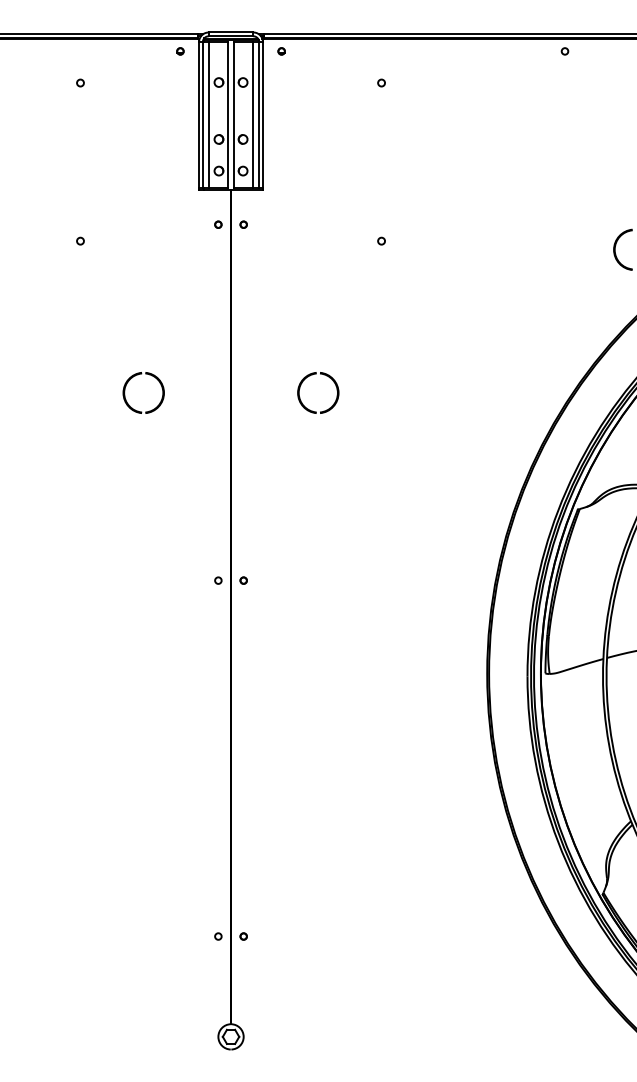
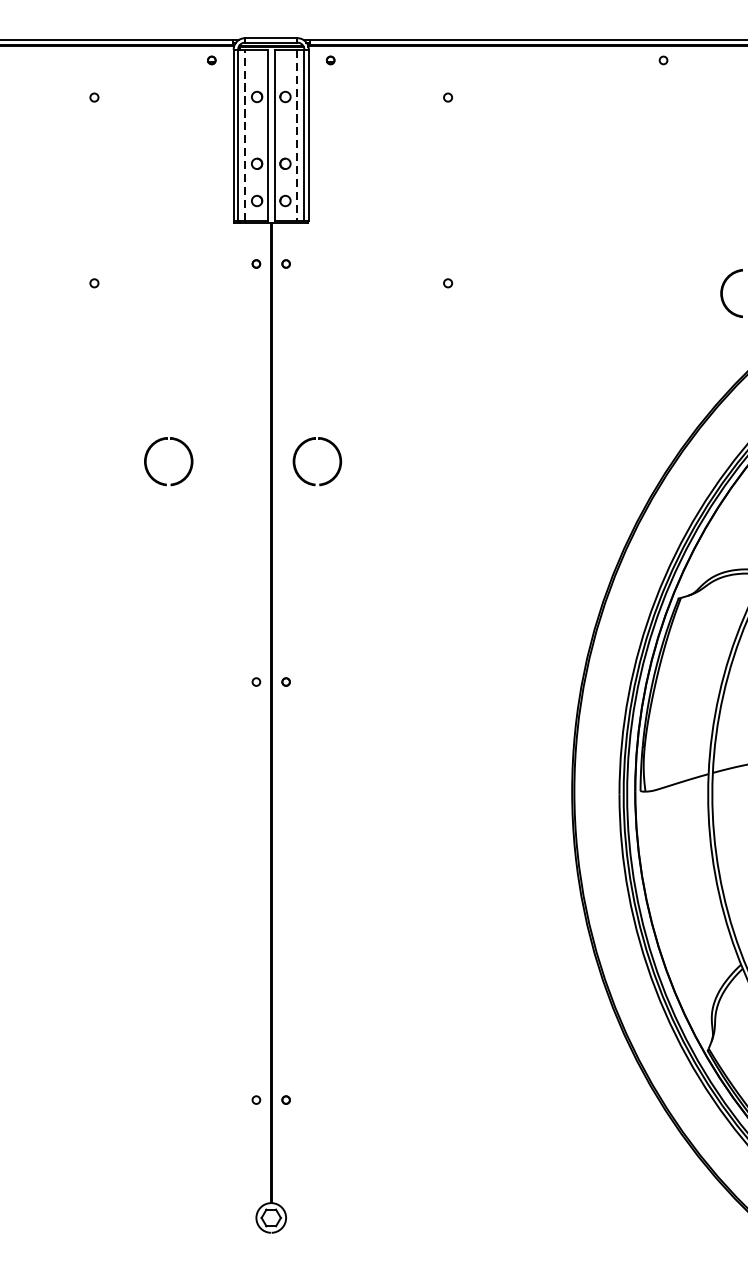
line: (208, 115) -> (244, 135), solid -> dashed
line: (253, 115) -> (297, 135), solid -> dashed
part: (323, 375) -> (323, 441), moved

